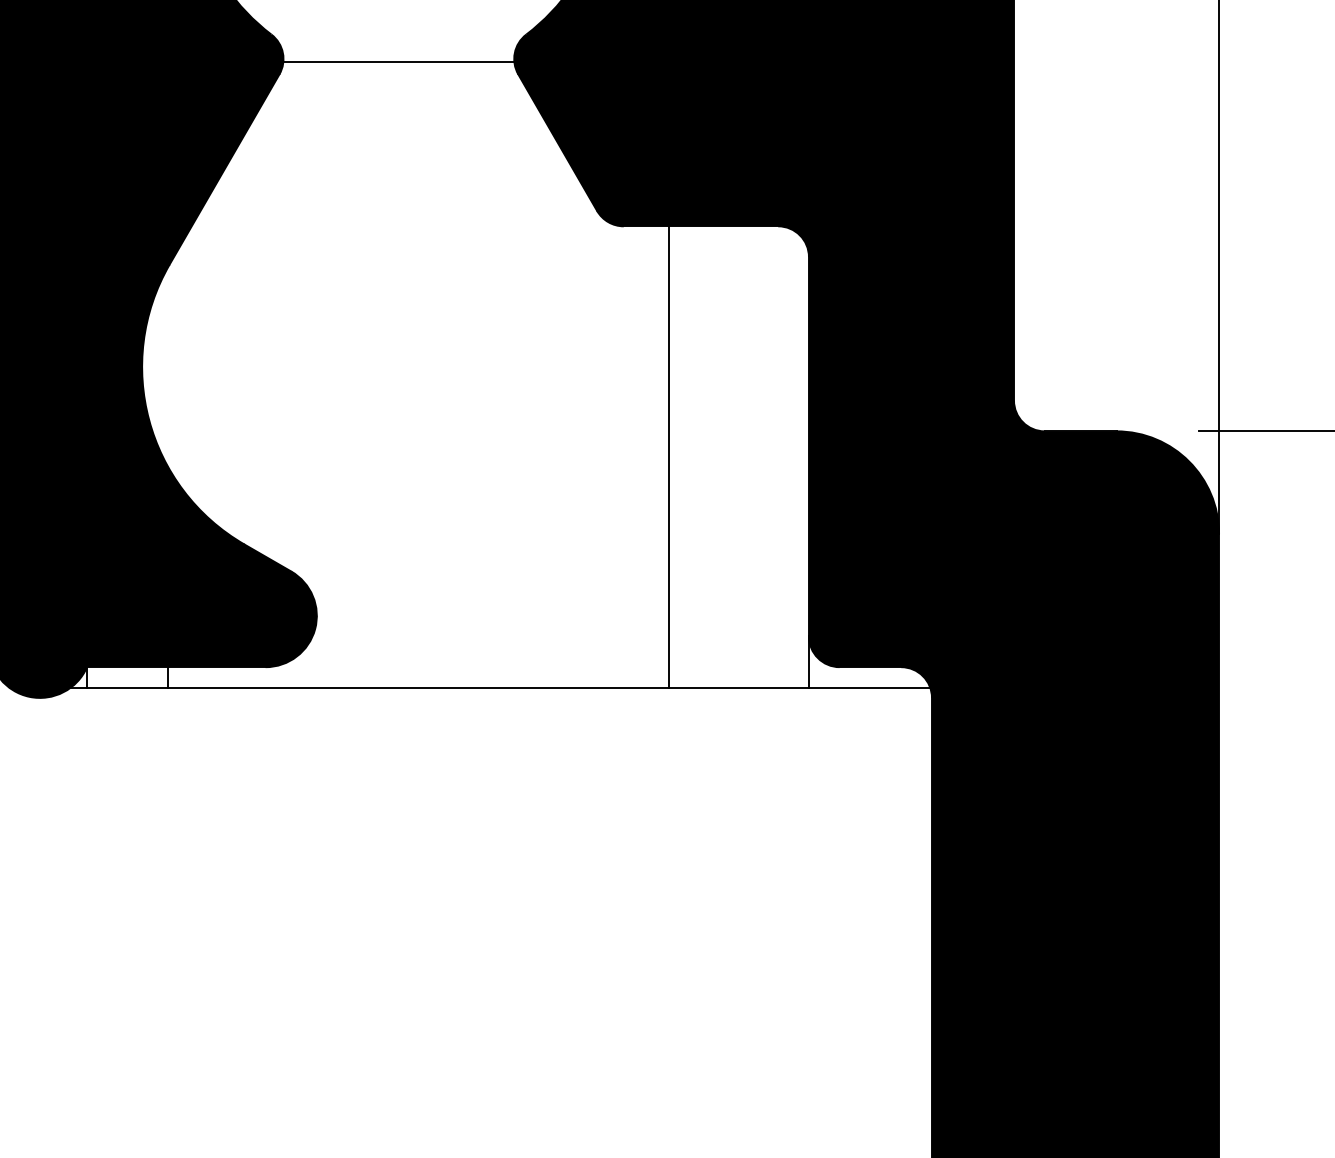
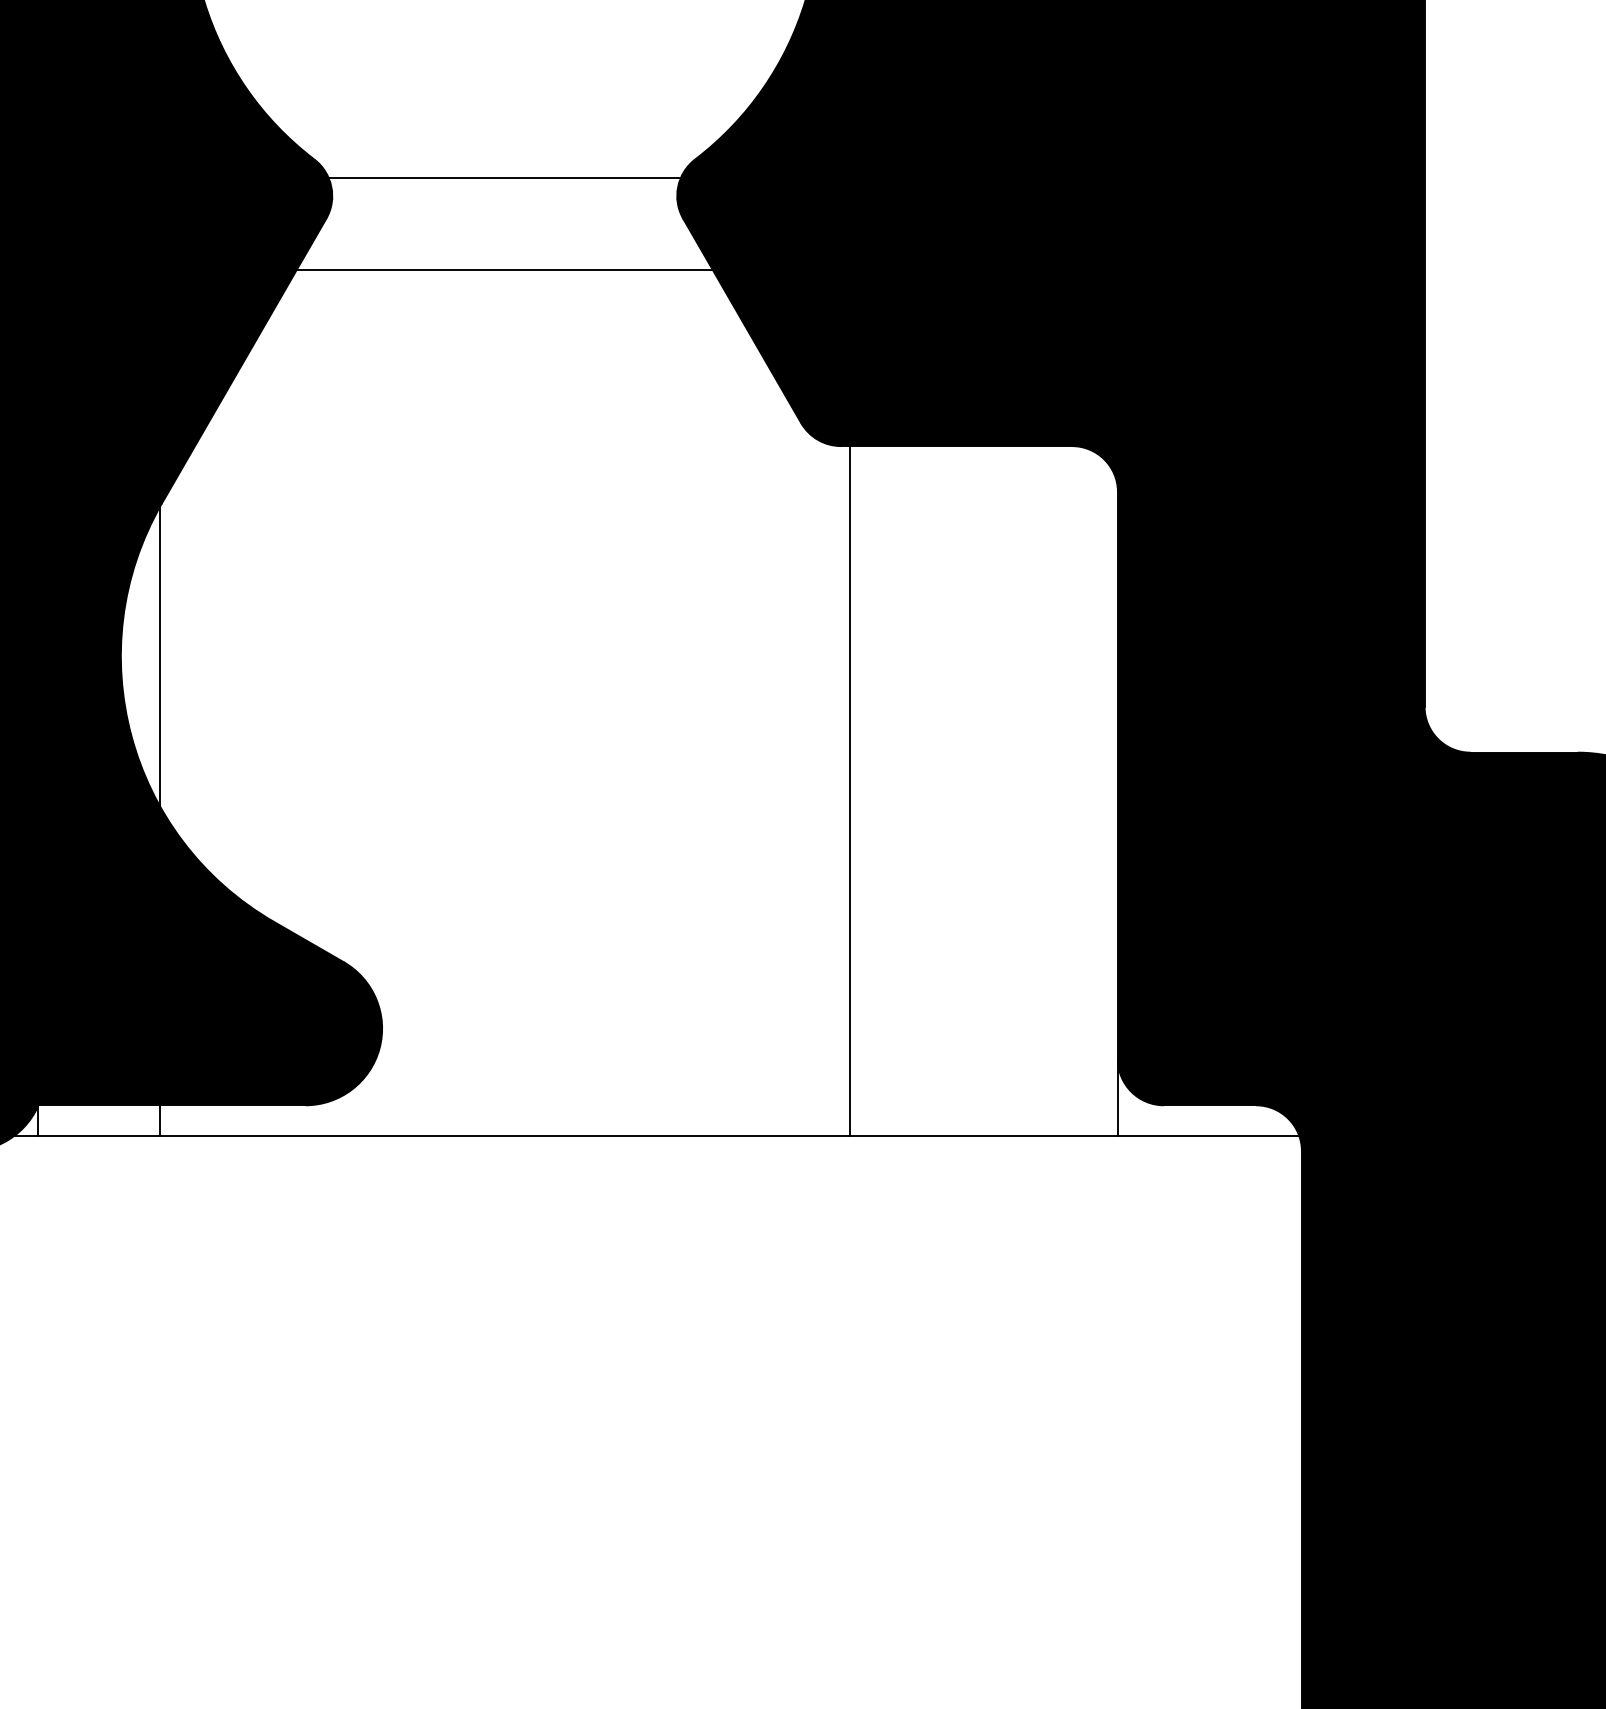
line: (398, 46) -> (504, 177), added
line: (398, 62) -> (504, 269), moved
line: (168, 367) -> (160, 657), added
line: (668, 456) -> (849, 790), moved

